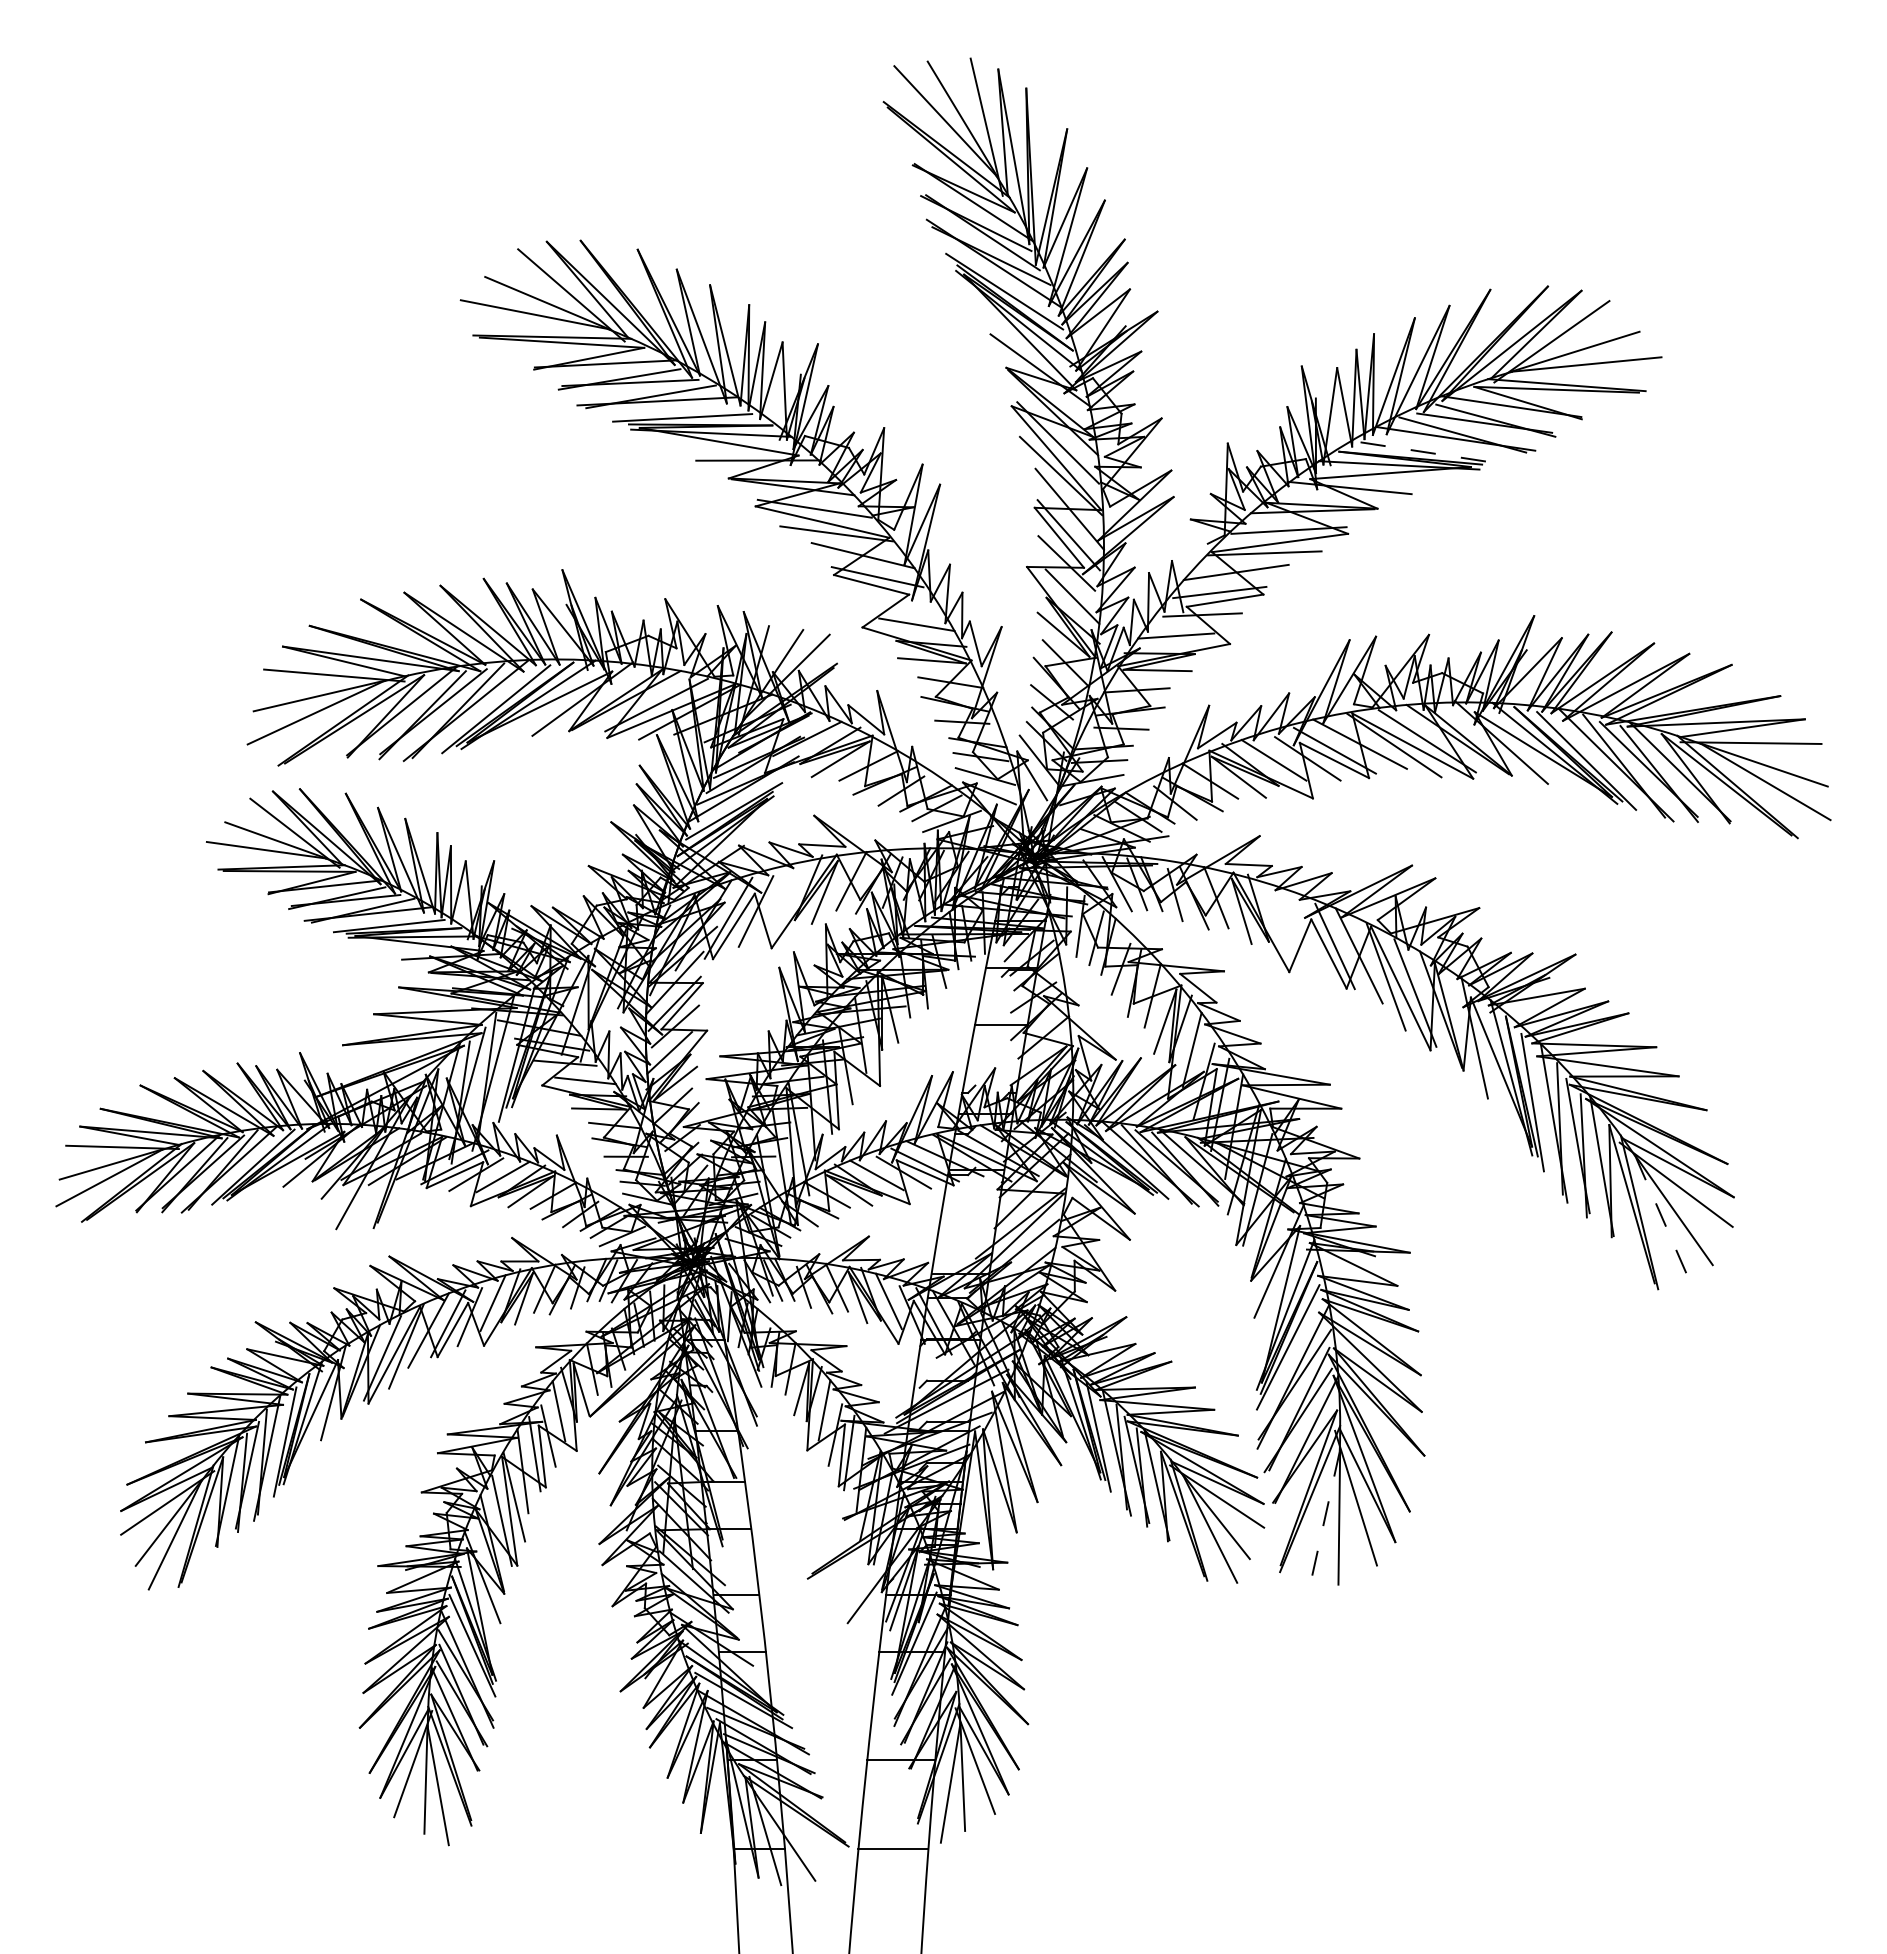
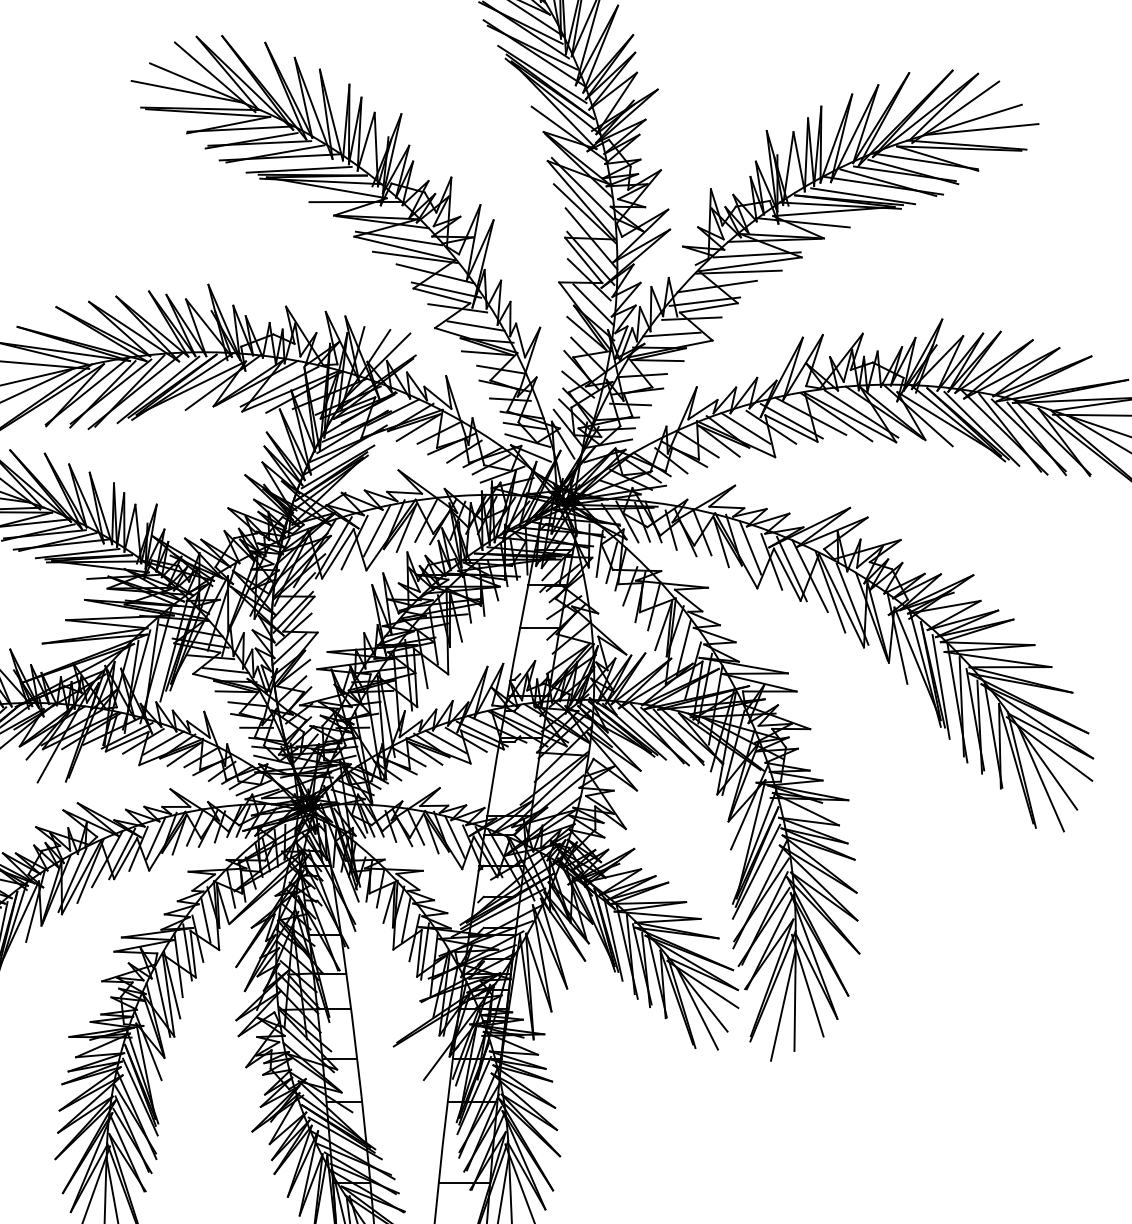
line: (1429, 452) -> (863, 195), dashed -> solid
line: (892, 600) -> (457, 307), added
line: (785, 895) -> (376, 530), added
line: (1279, 917) -> (749, 547), added
line: (1308, 936) -> (771, 561), added
line: (1665, 1225) -> (1041, 779), dashed -> solid
line: (1323, 1524) -> (783, 1005), dashed -> solid

